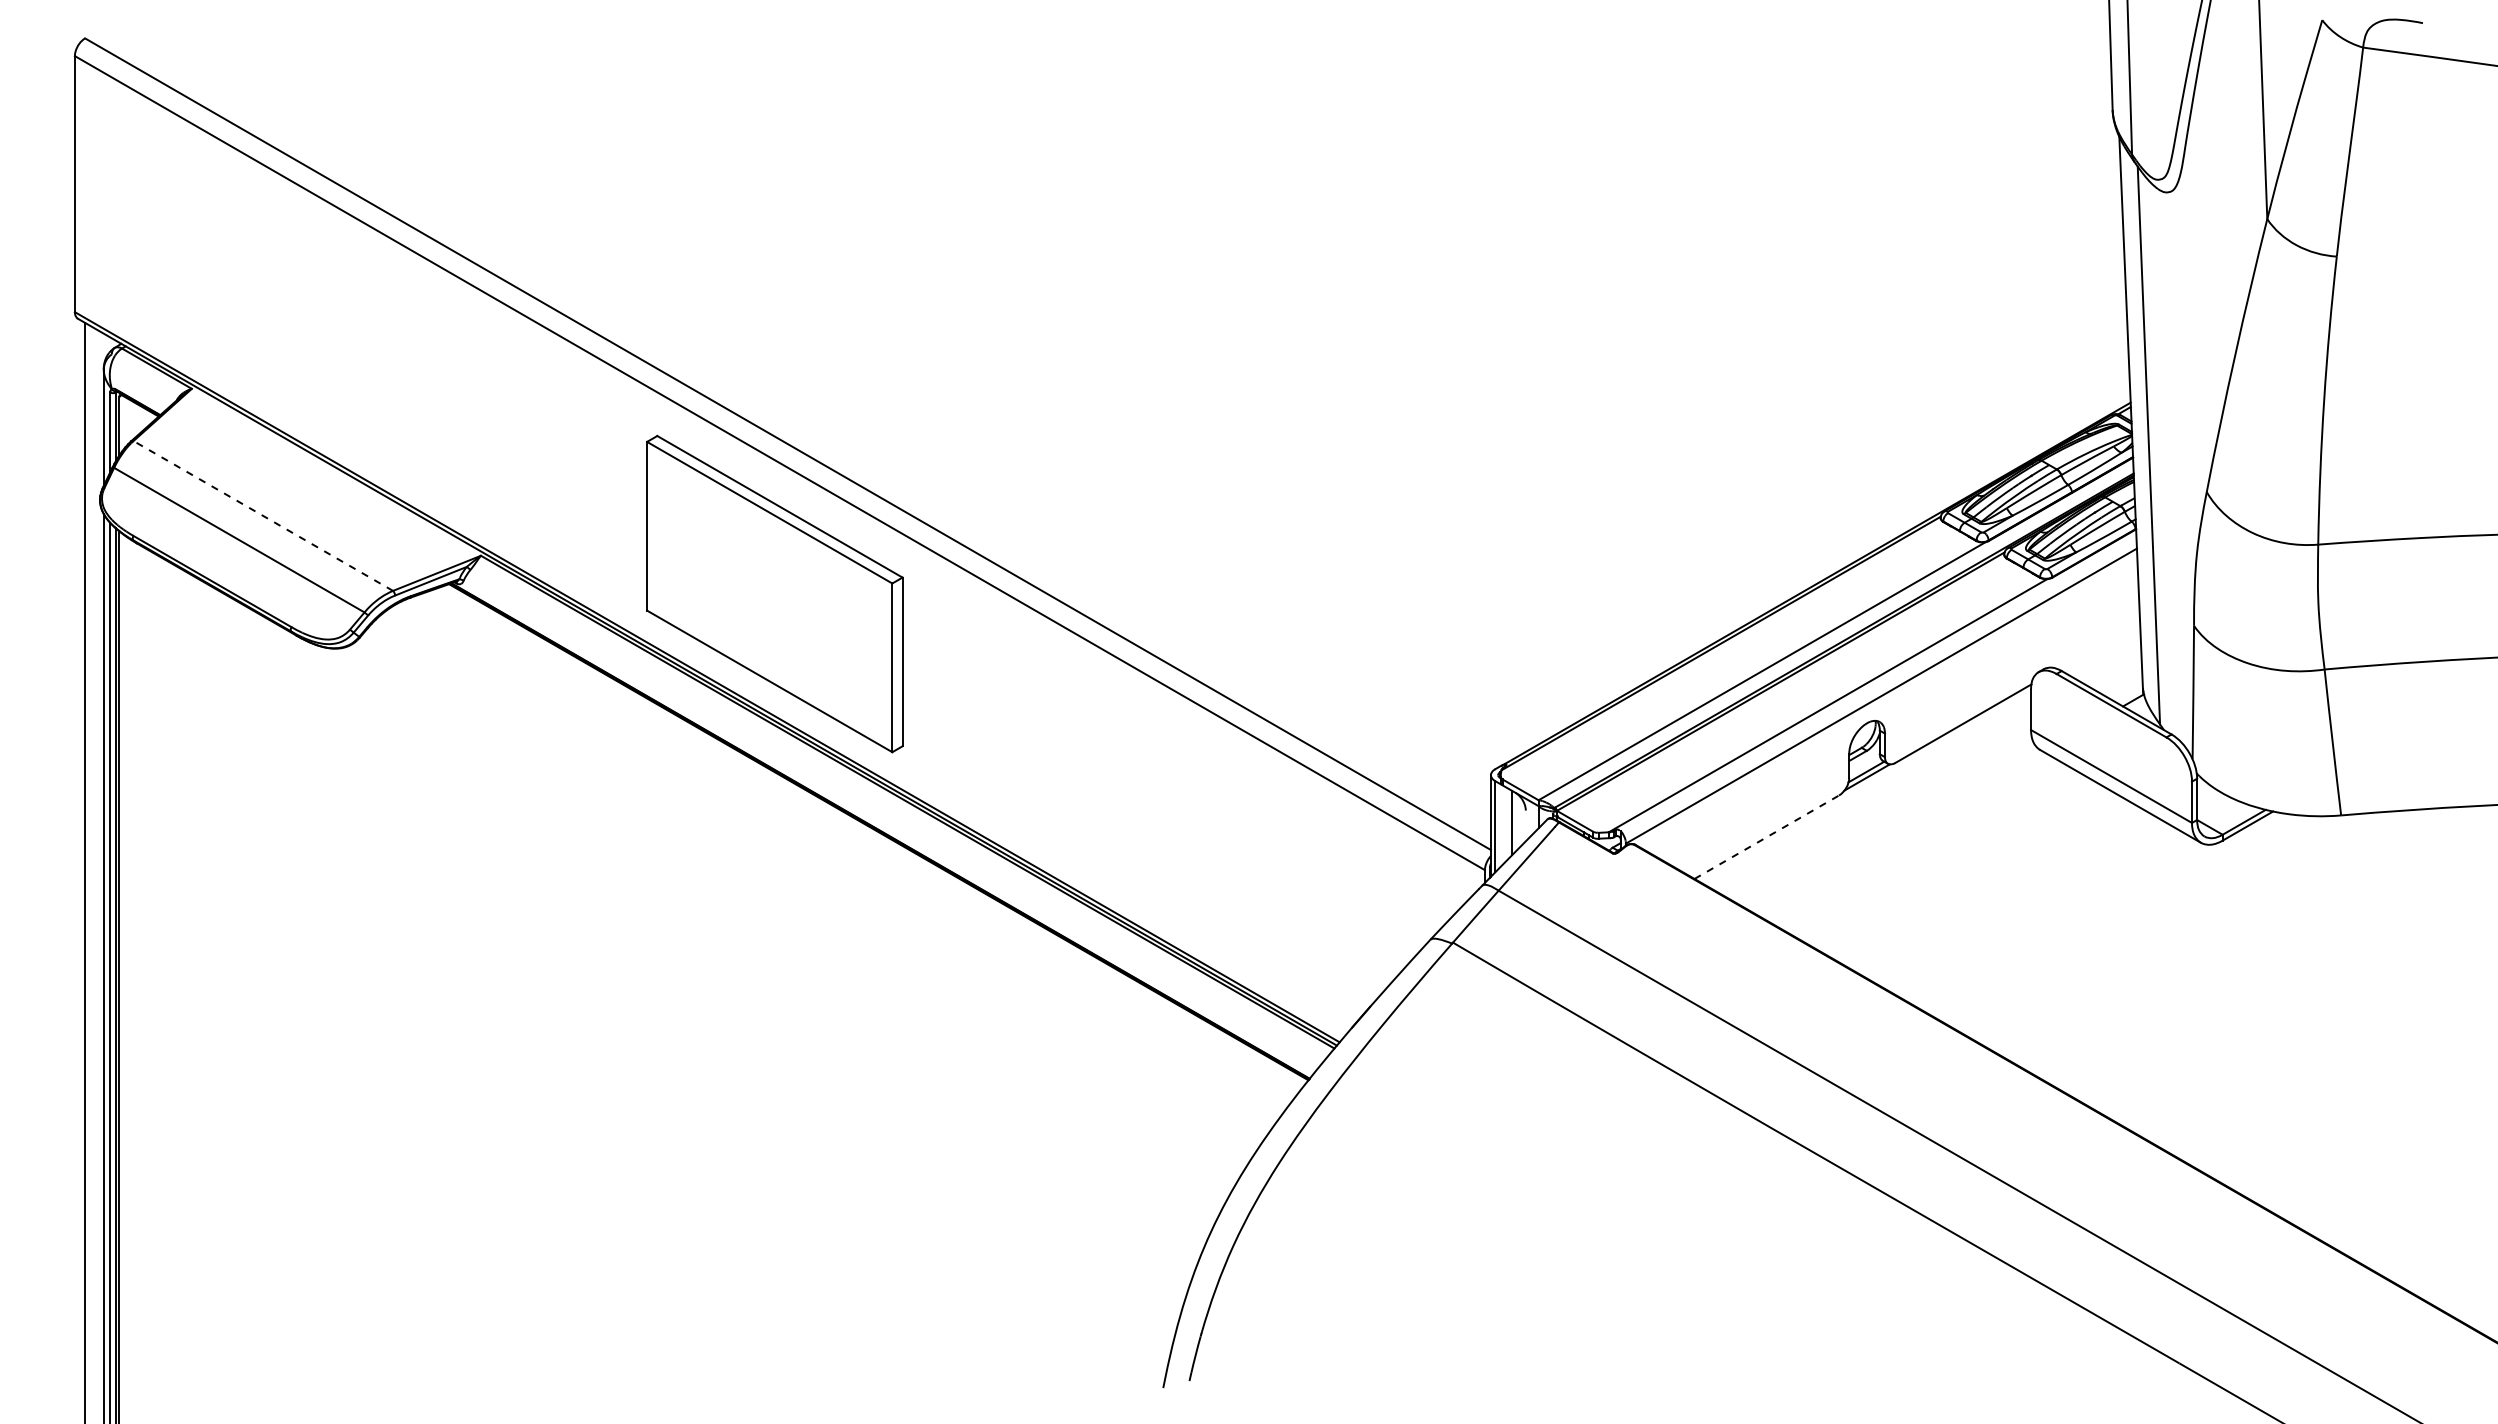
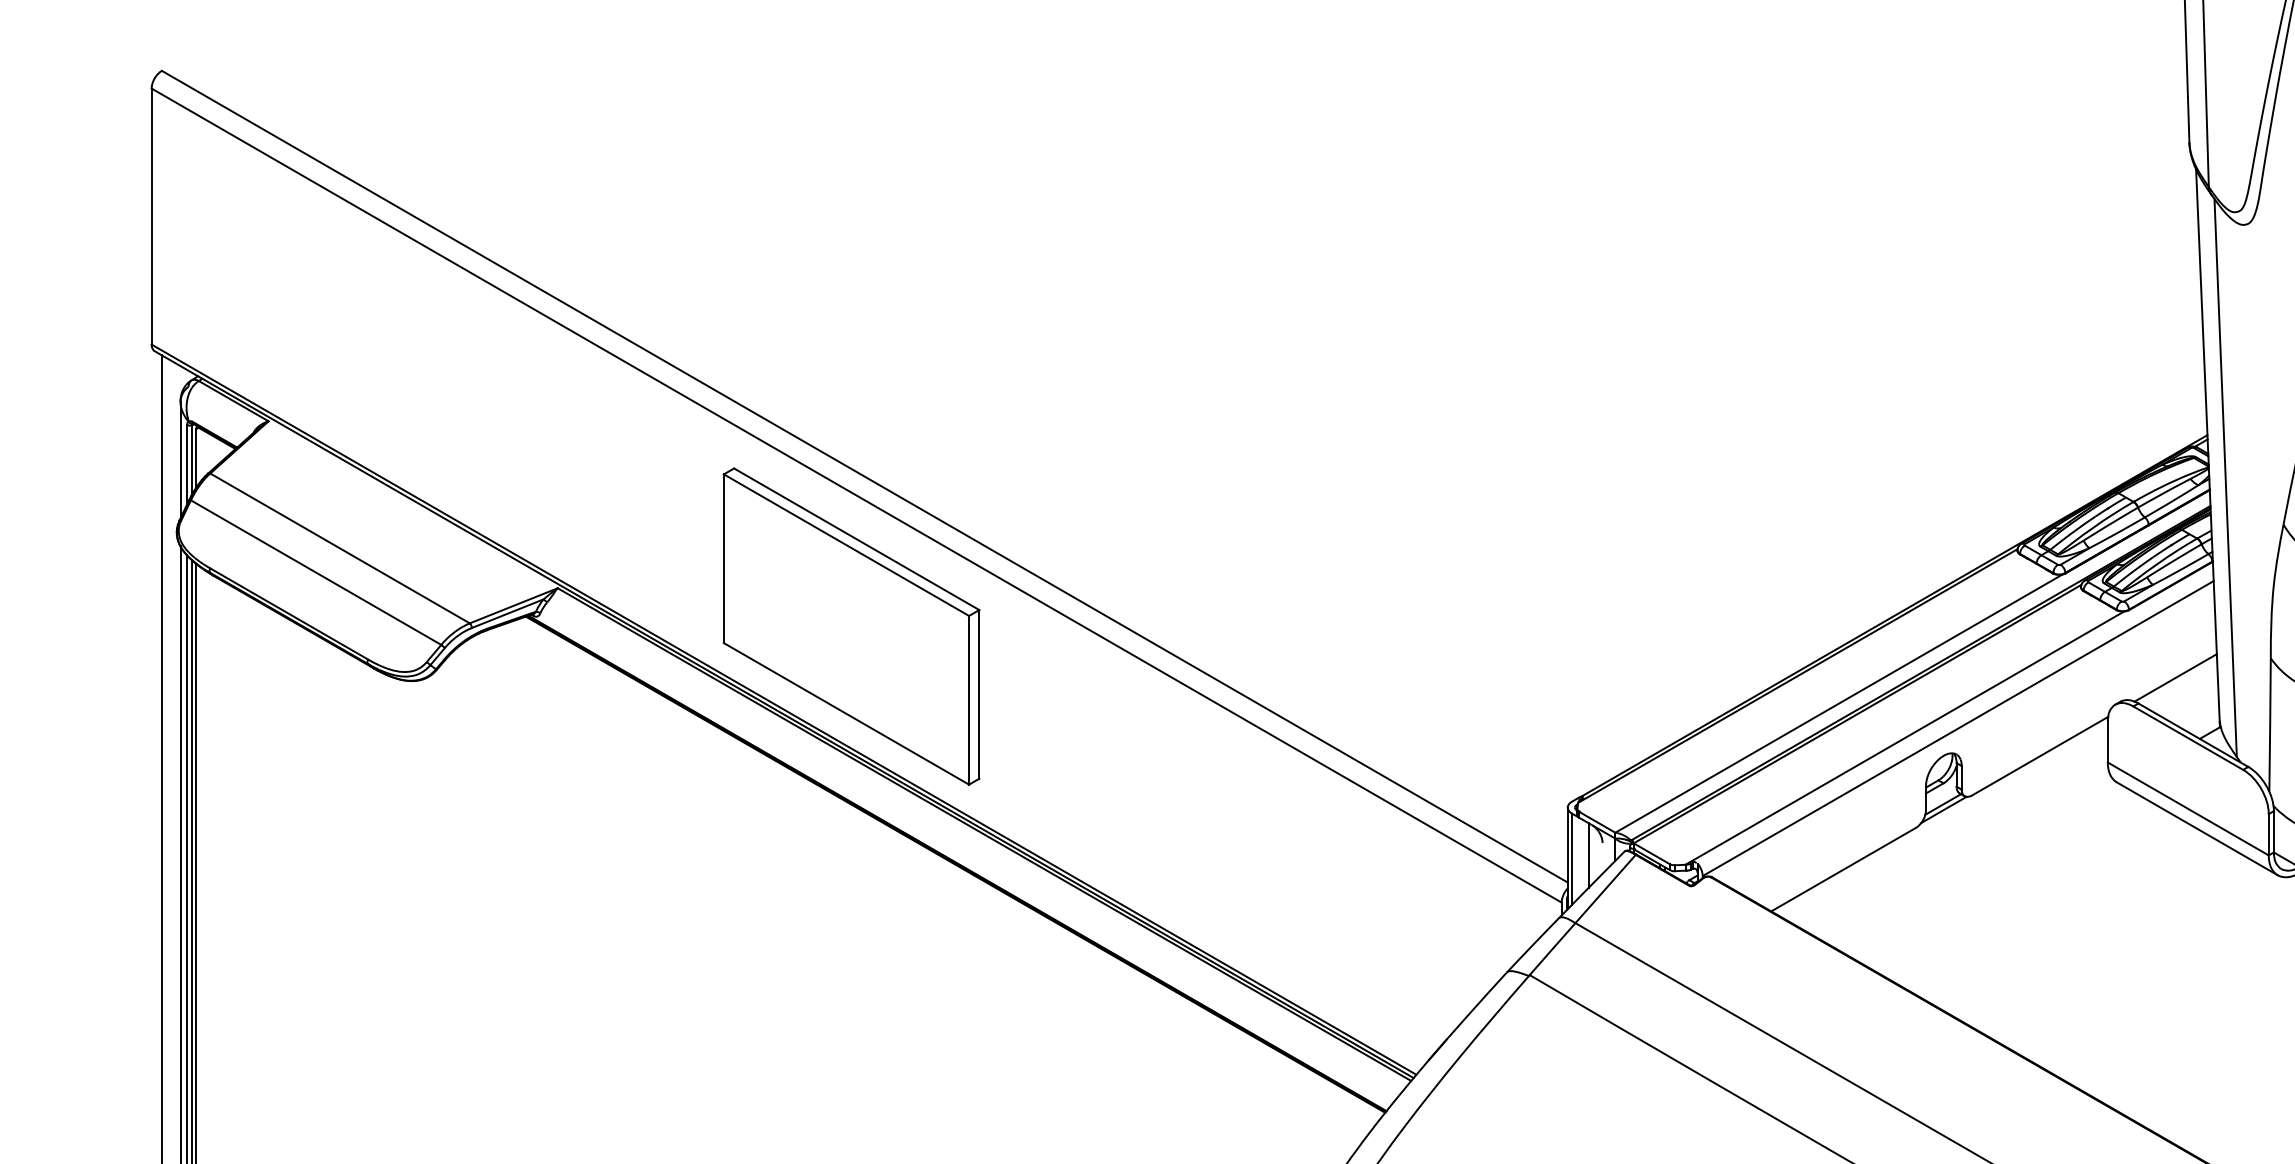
line: (263, 515) -> (340, 547), dashed -> solid
line: (2098, 645) -> (2175, 677), added
line: (1767, 836) -> (1844, 868), dashed -> solid

